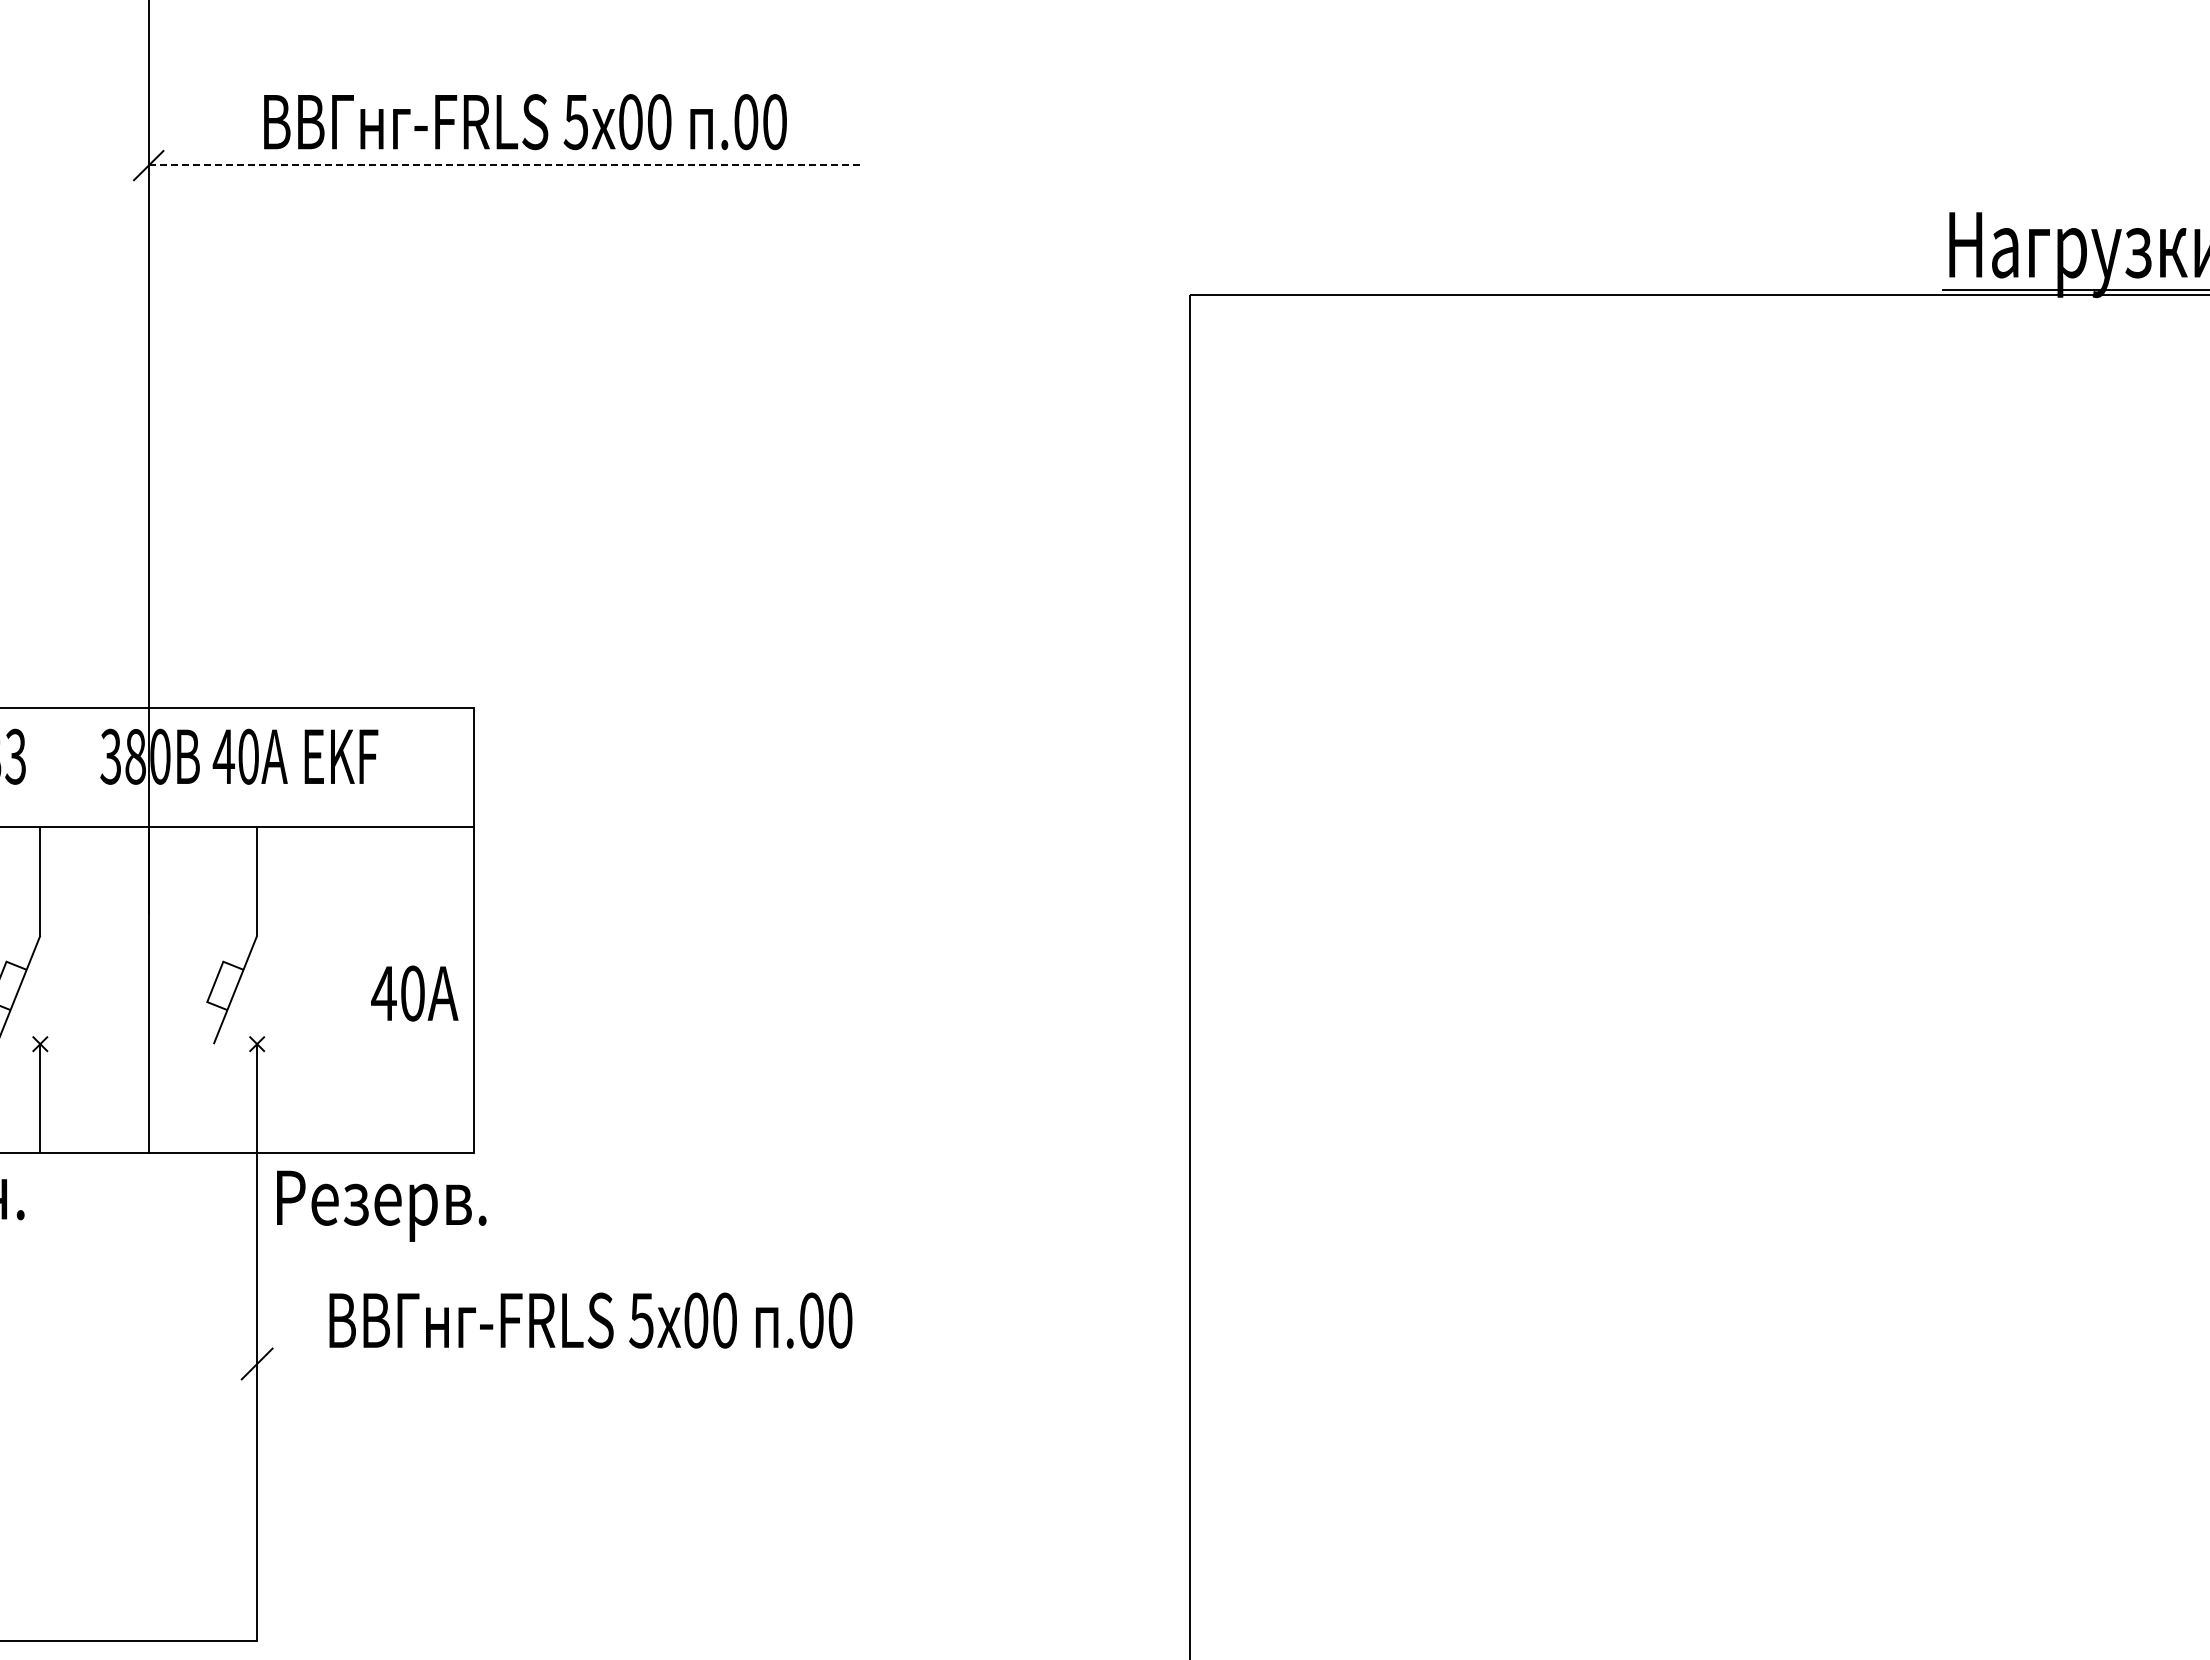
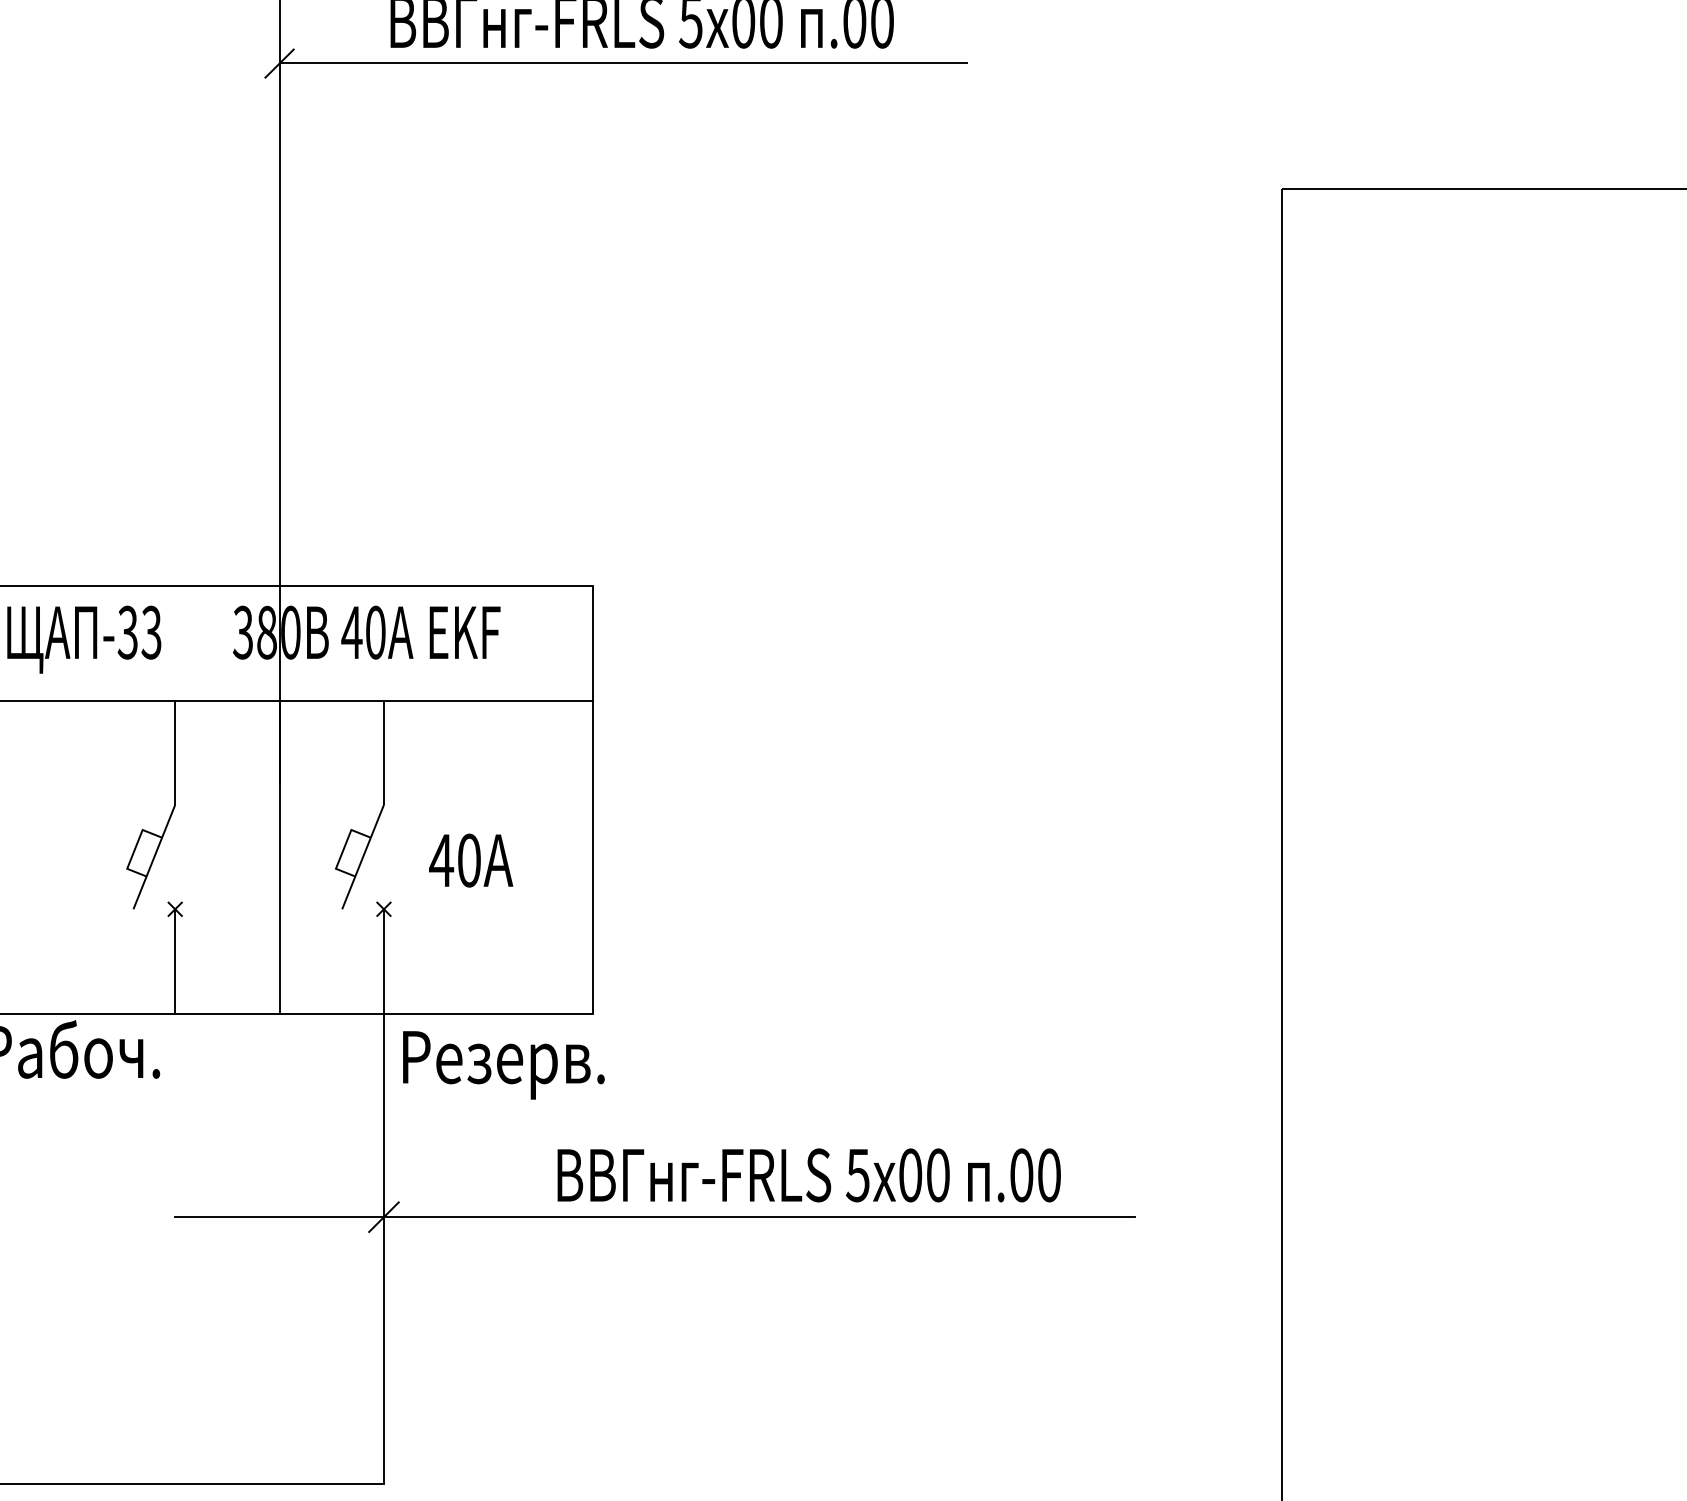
line: (506, 165) -> (623, 63), dashed -> solid
text: (414, 993) -> (470, 860), moved
text: (590, 1320) -> (808, 1175), moved
line: (538, 1364) -> (654, 1217), added

